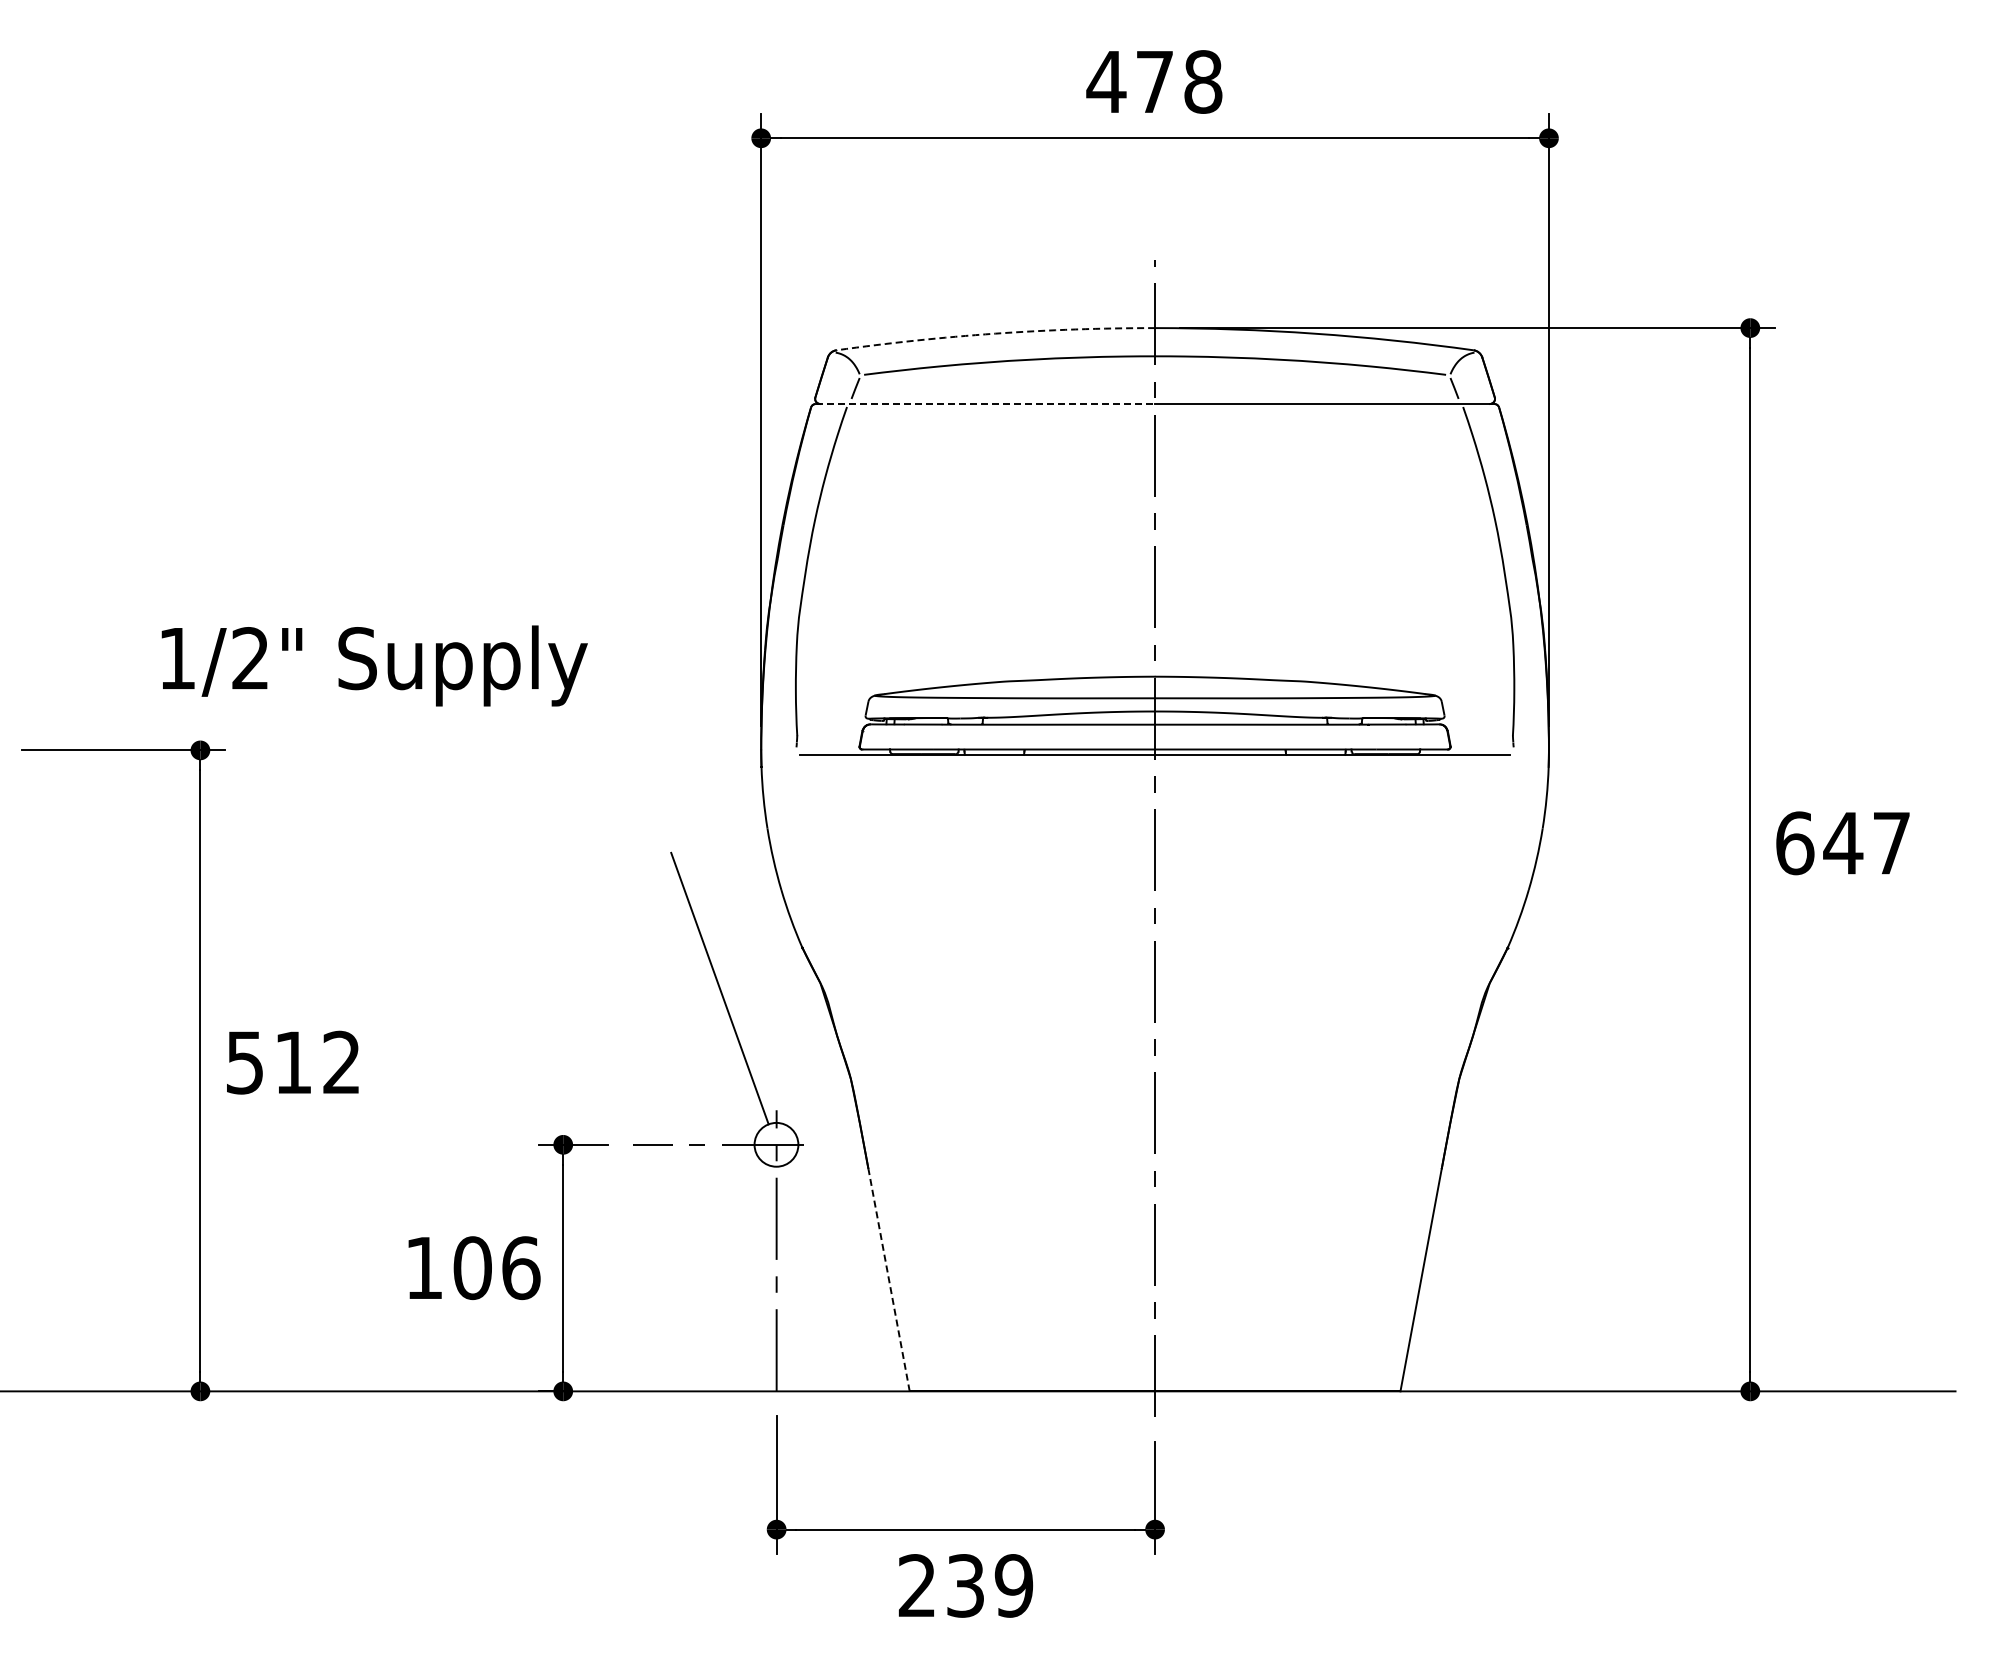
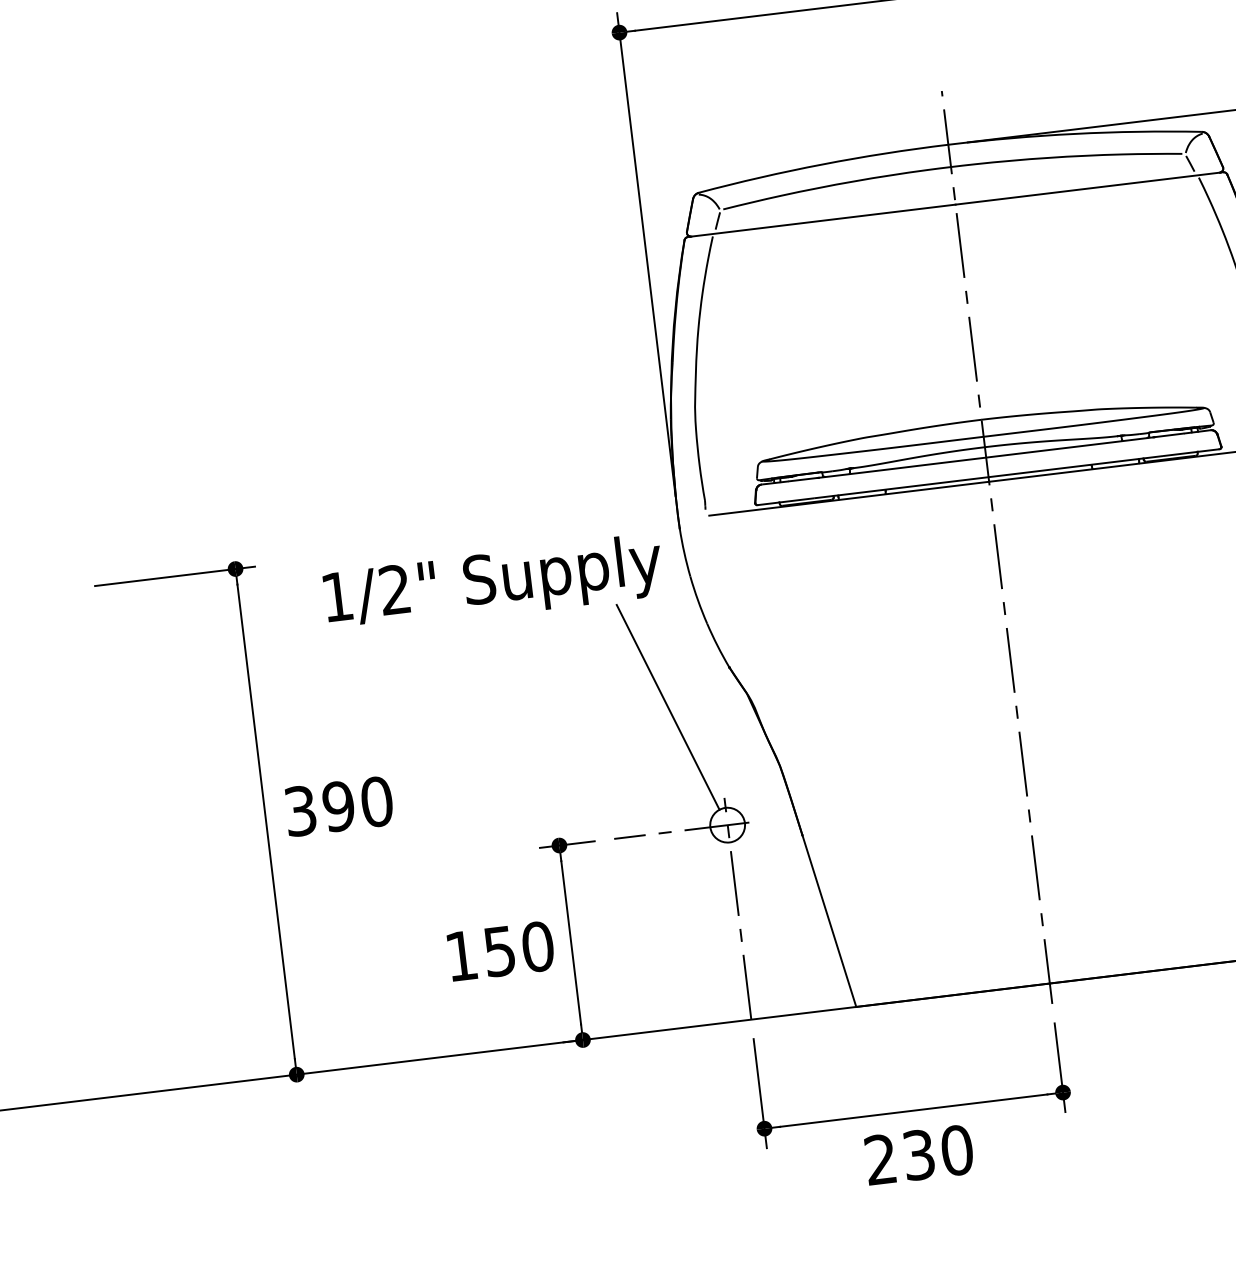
arc: (995, 333) -> (822, 164), dashed -> solid
line: (985, 404) -> (821, 221), dashed -> solid
text: (374, 665) -> (493, 583), moved
text: (294, 1062) -> (339, 806), 512 -> 390
text: (496, 1268) -> (518, 949), 106 -> 150
line: (889, 1279) -> (829, 920), dashed -> solid
text: (1013, 1585) -> (956, 1150), 239 -> 230

